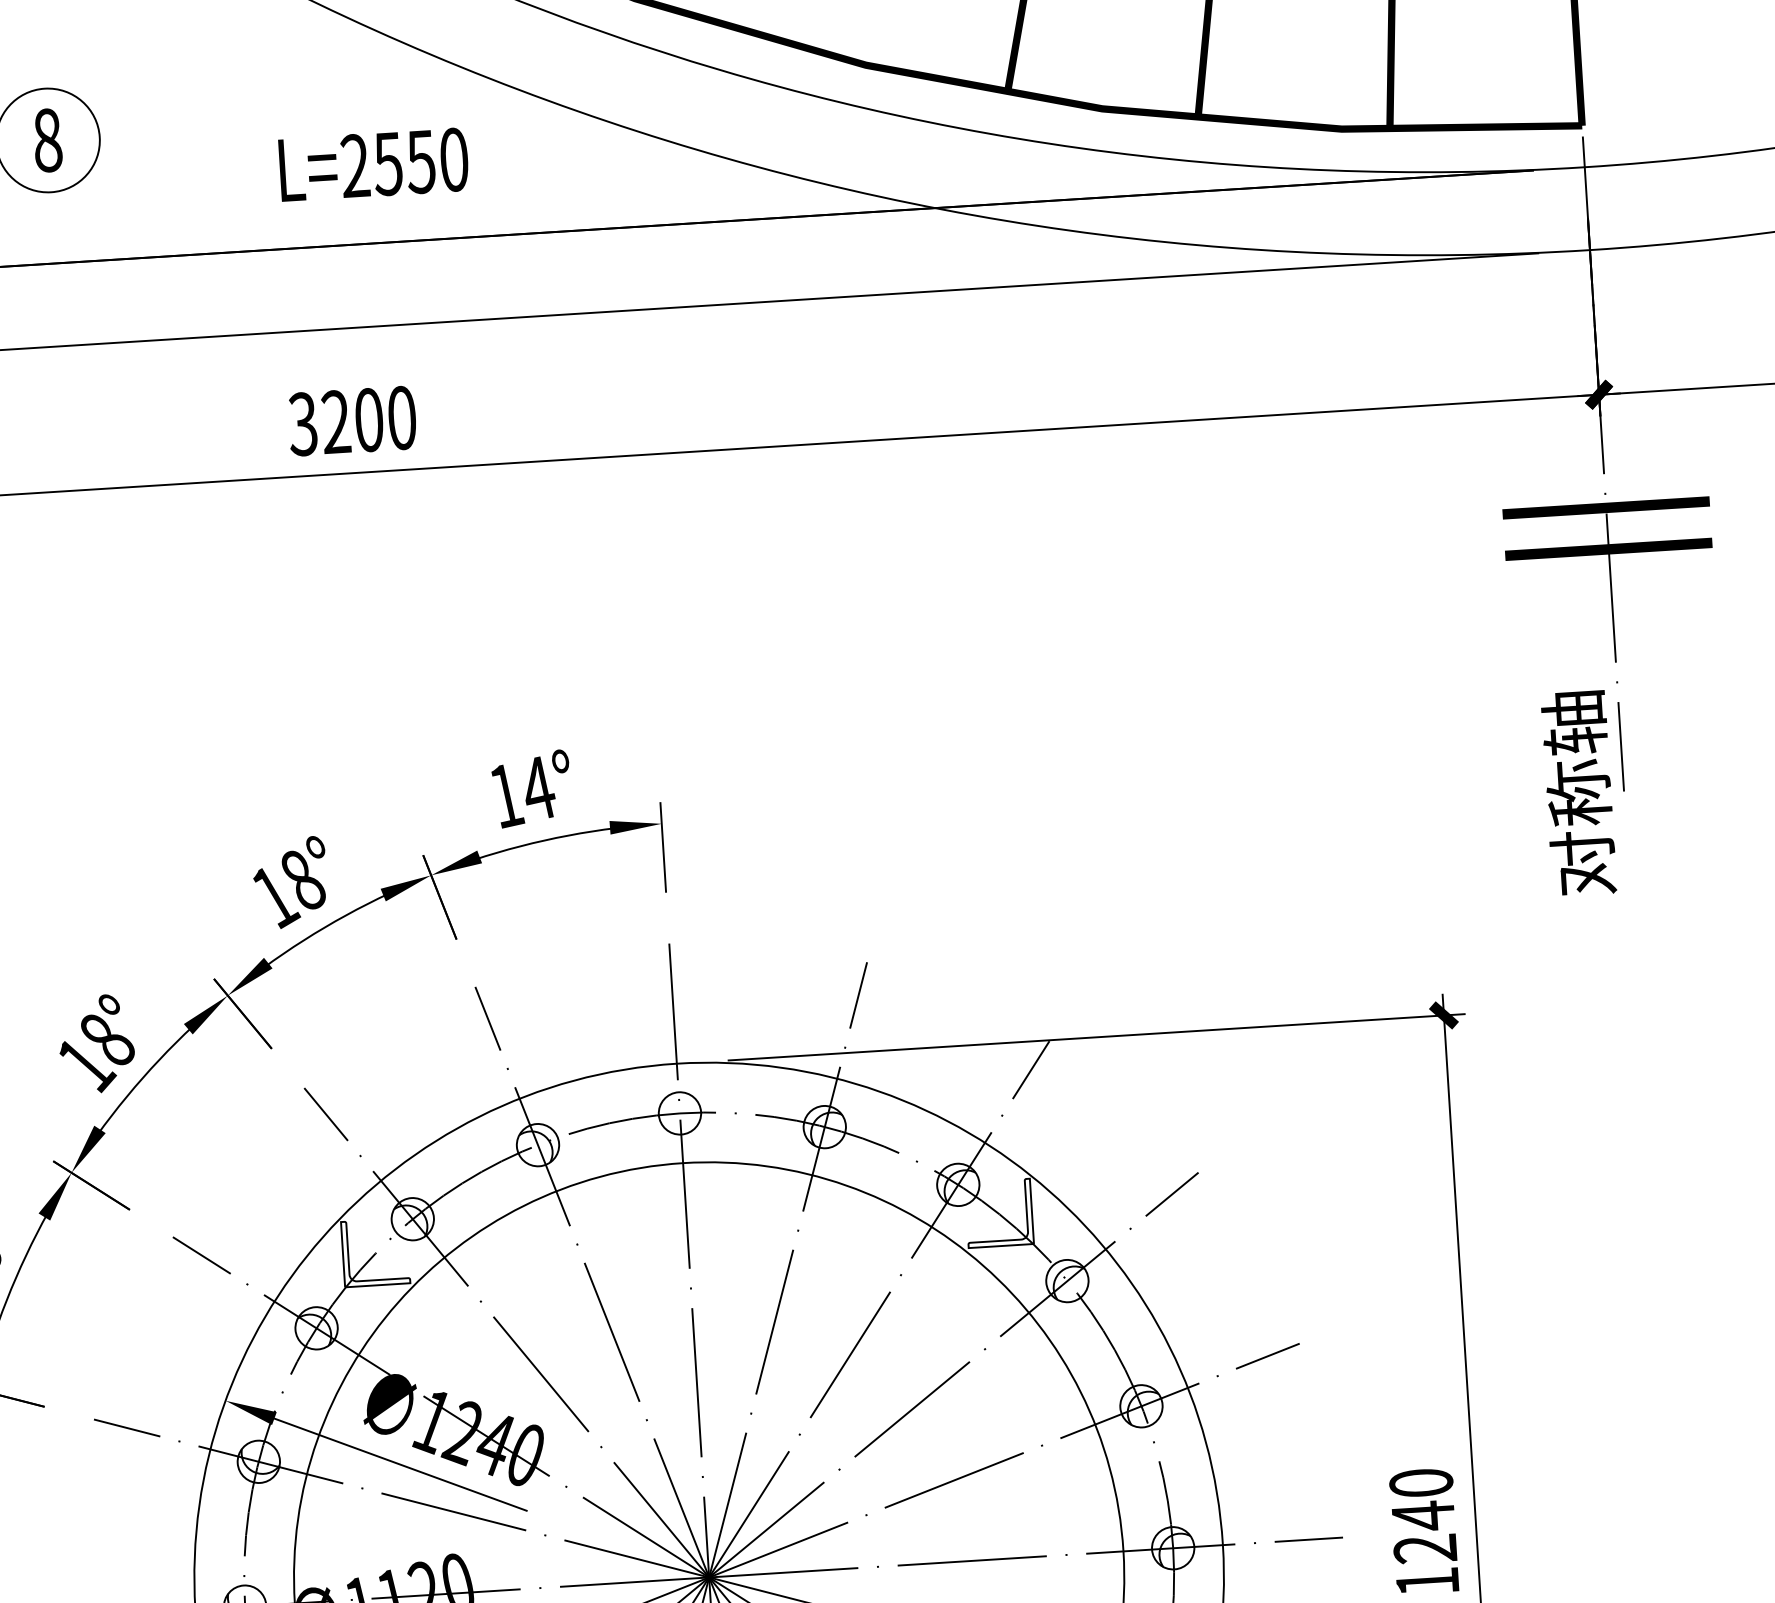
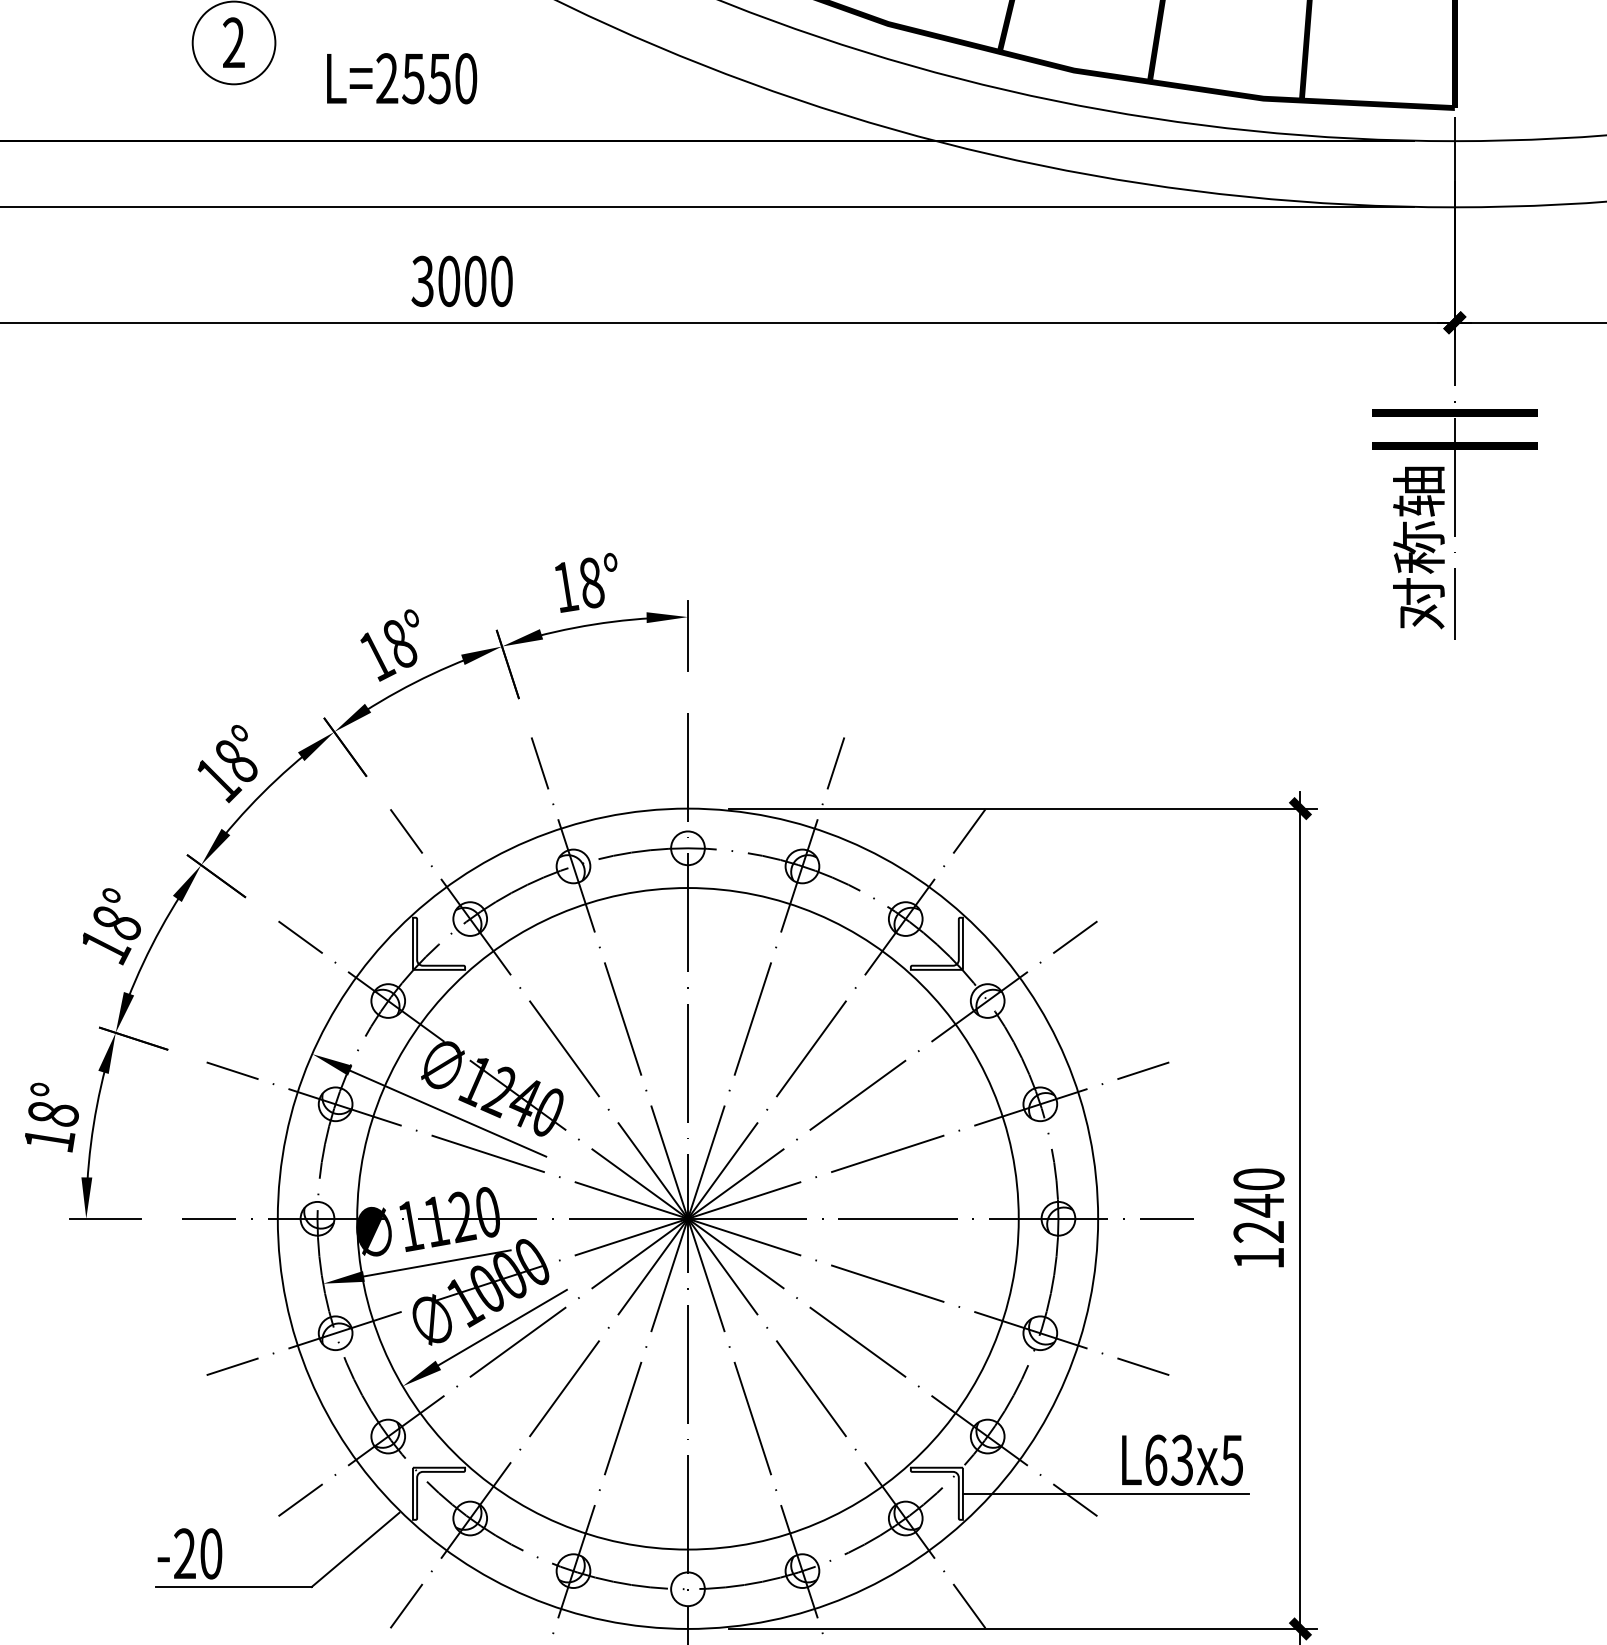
text: (47, 139) -> (233, 42), 8 -> 2
text: (374, 164) -> (402, 78), moved
text: (336, 422) -> (449, 281), 3200 -> 3000
text: (539, 788) -> (592, 582), 14° -> 18°
text: (1578, 793) -> (1418, 547), moved

